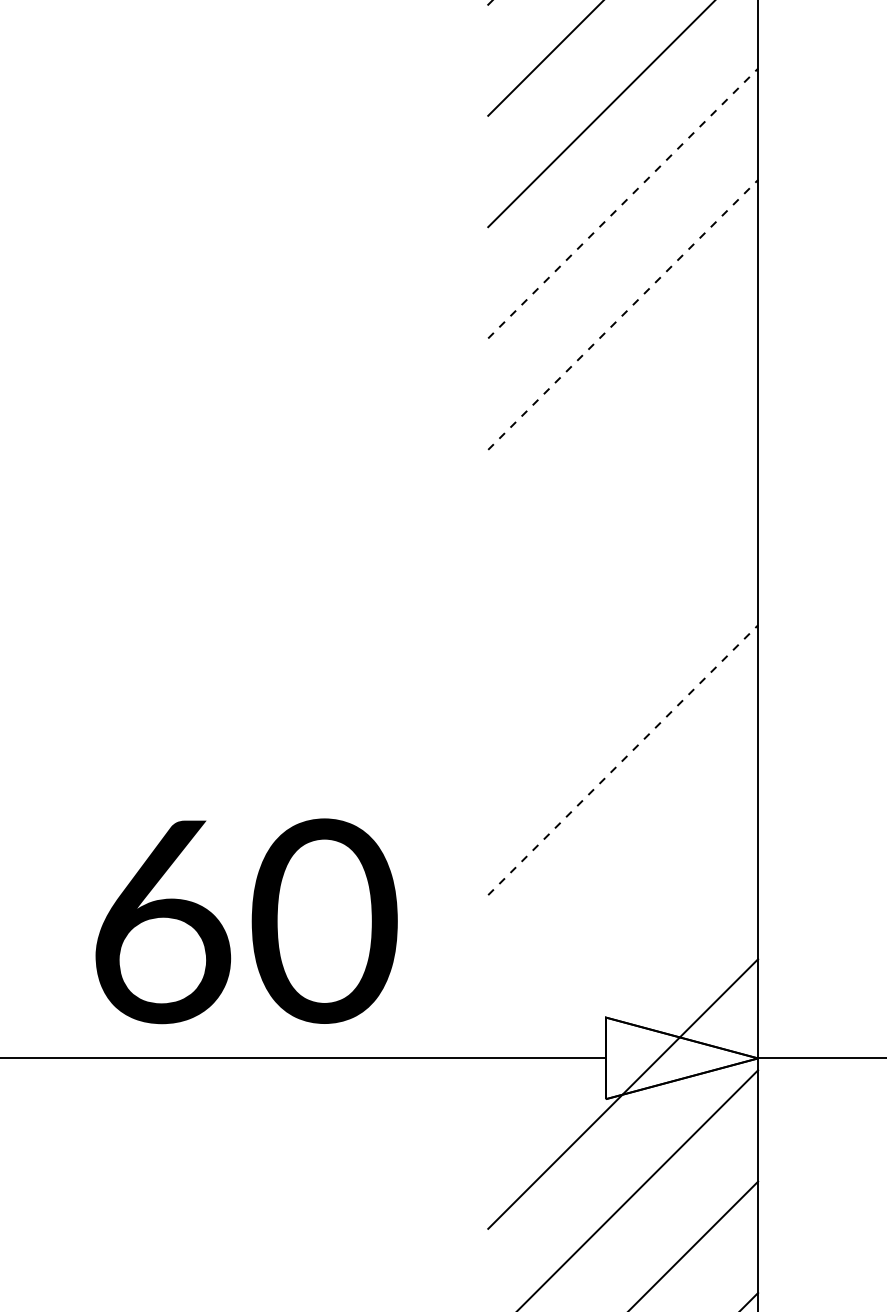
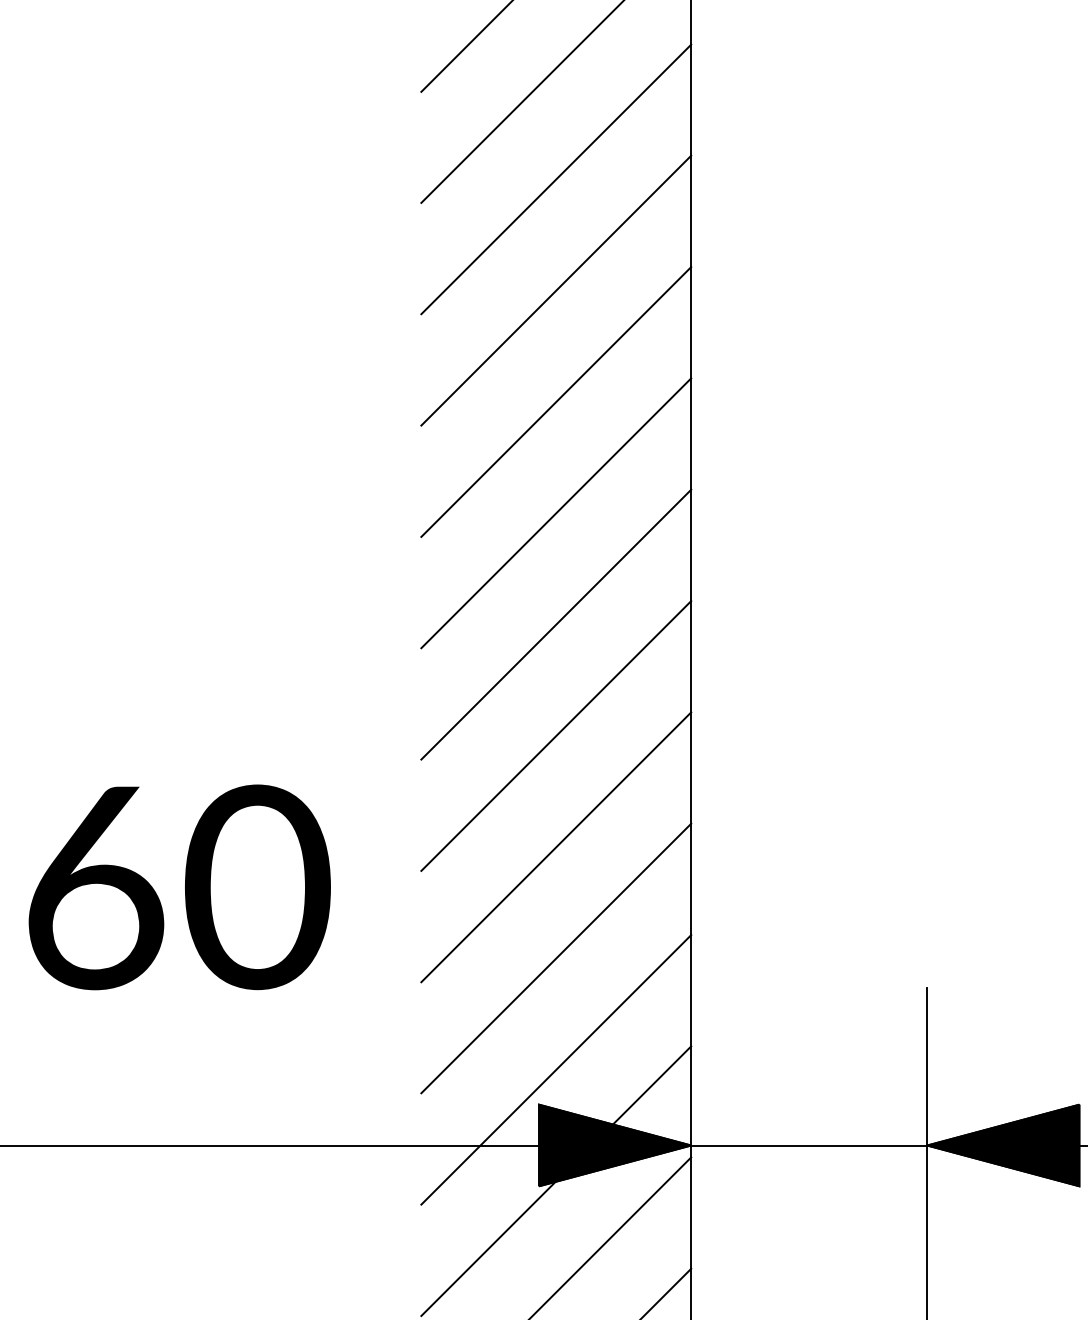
line: (623, 203) -> (556, 290), dashed -> solid
line: (623, 315) -> (556, 402), dashed -> solid
line: (623, 426) -> (556, 513), added
line: (623, 537) -> (556, 624), added
line: (623, 648) -> (556, 735), added
line: (623, 760) -> (556, 847), dashed -> solid
line: (623, 871) -> (556, 958), added
text: (246, 921) -> (179, 887), moved
line: (623, 982) -> (556, 1069), added
fill: (682, 1058) -> (615, 1145), added

